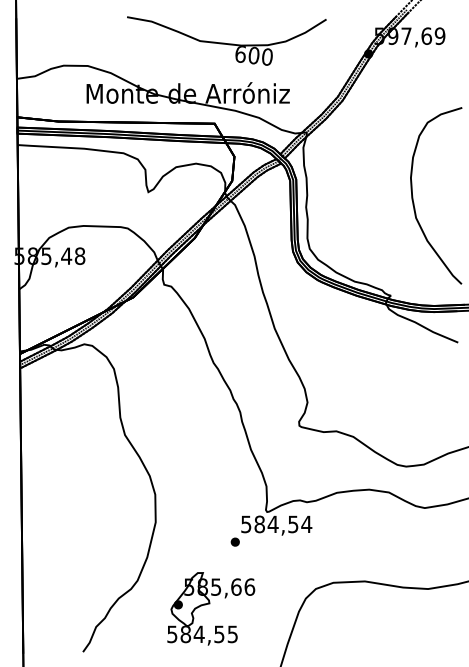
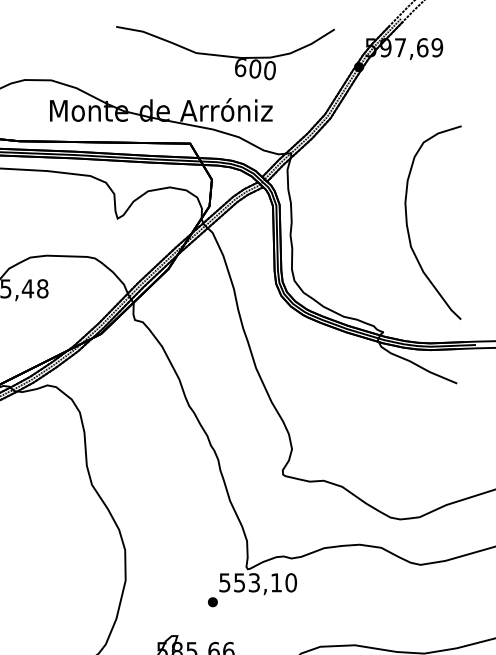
part: (226, 40) -> (225, 52), moved
text: (283, 524) -> (265, 582), 584,54 -> 553,10

